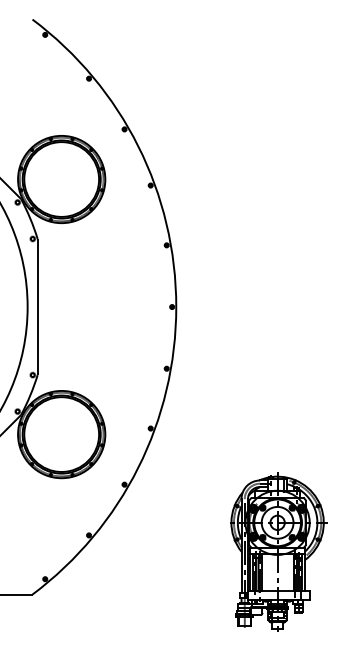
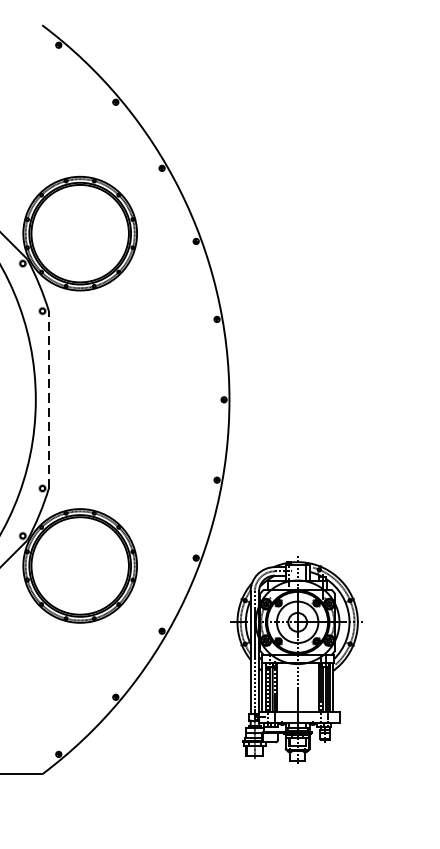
line: (37, 306) -> (48, 399), solid -> dashed
part: (278, 551) -> (298, 659), moved

